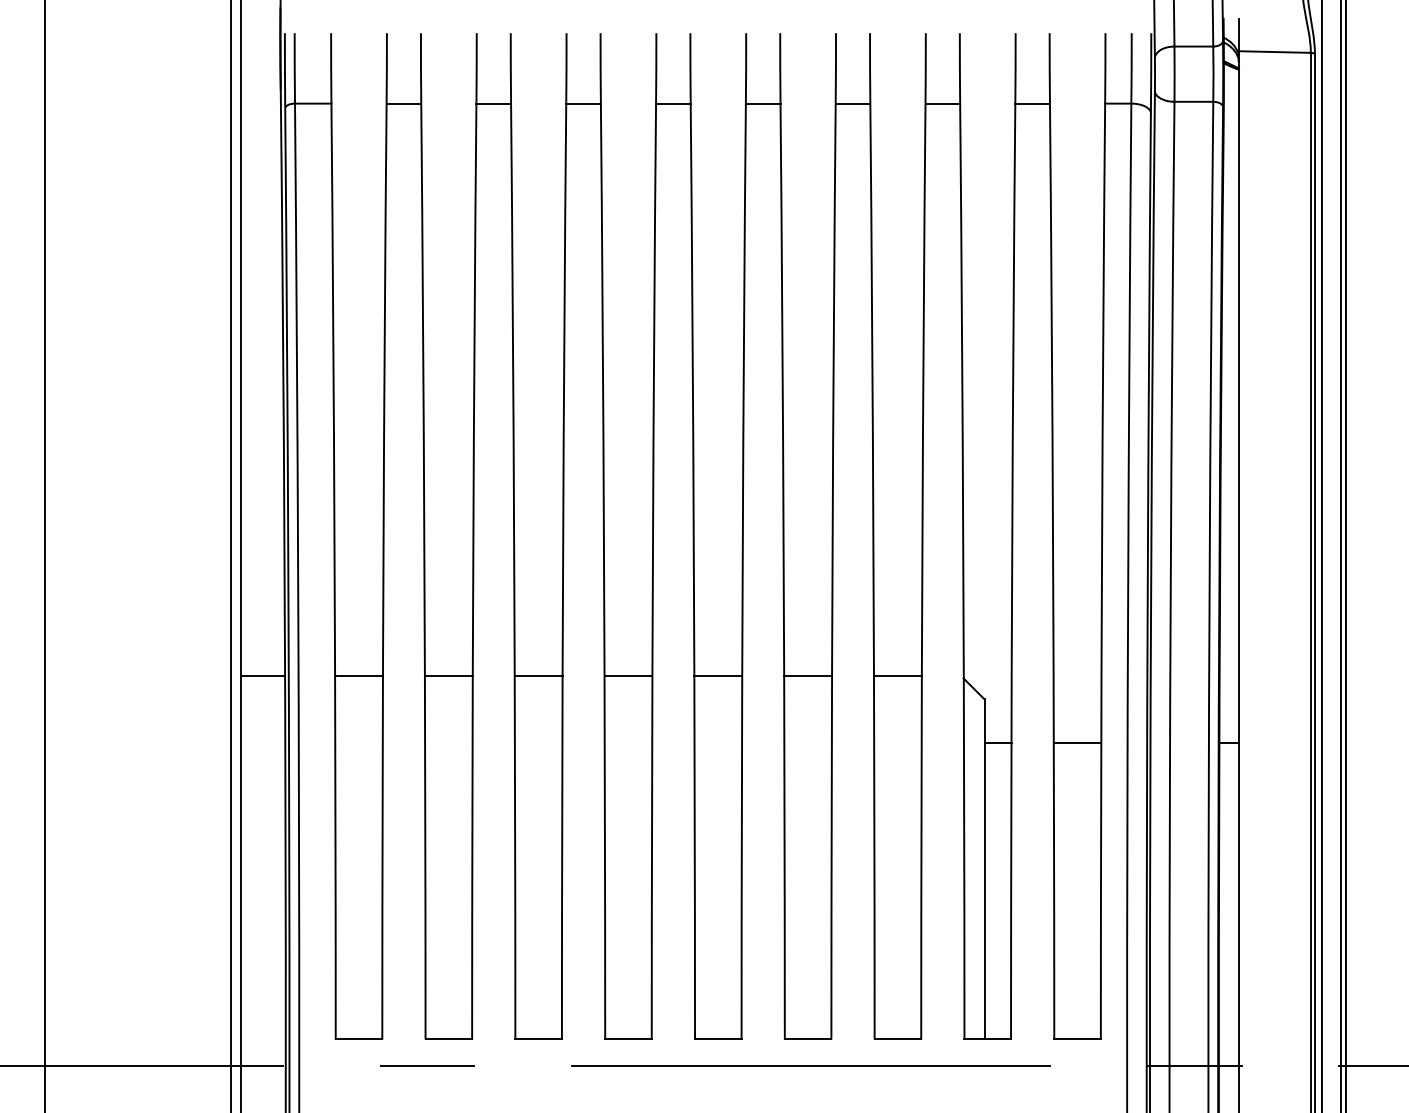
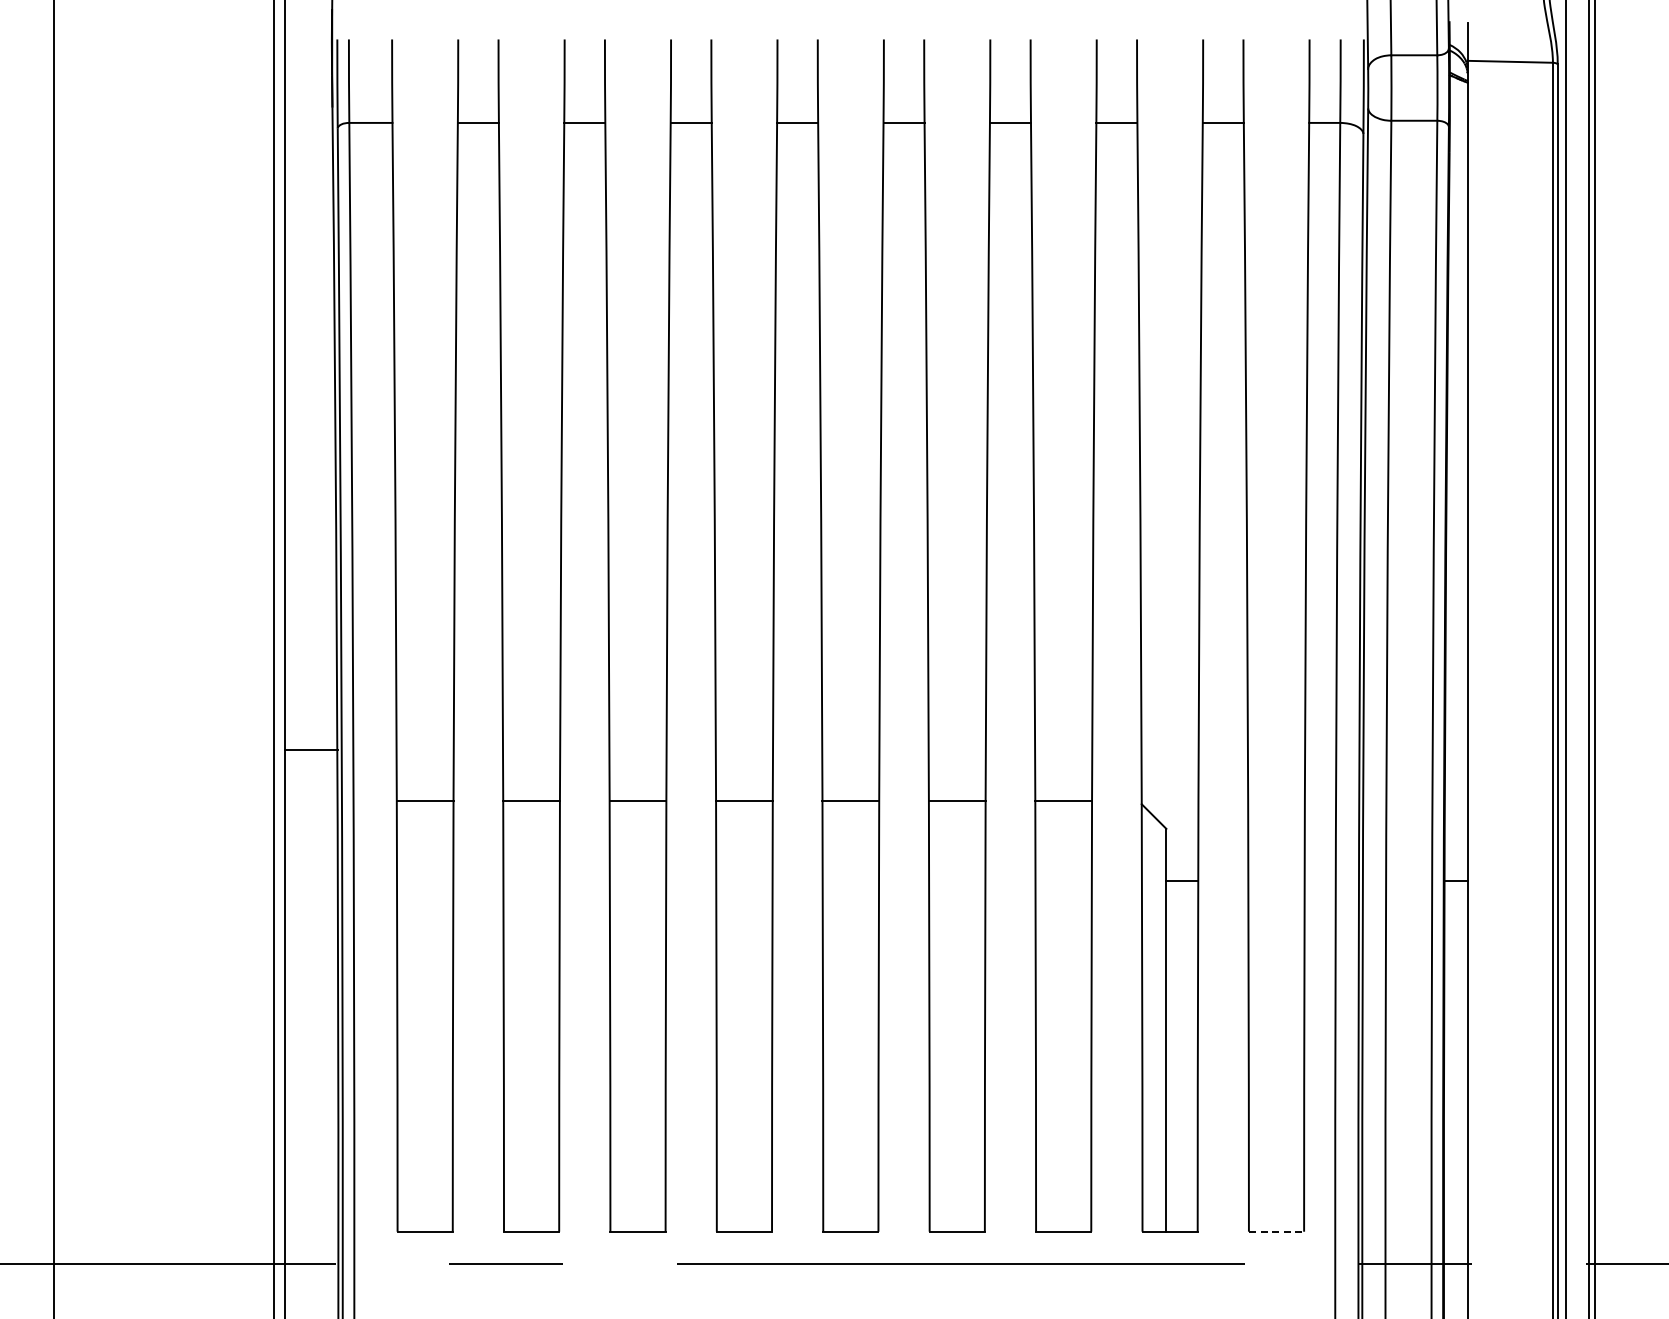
line: (263, 676) -> (311, 750), moved
line: (1077, 743) -> (1276, 881), removed
line: (1077, 1039) -> (1276, 1231), solid -> dashed

